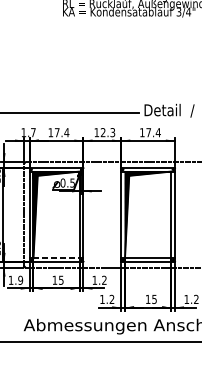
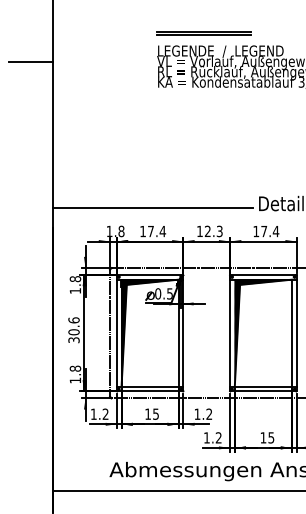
text: (33, 132) -> (121, 231), 1.7 -> 1.8
line: (56, 257) -> (150, 386), dashed -> solid
text: (20, 279) -> (105, 413), 1.9 -> 1.2

